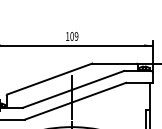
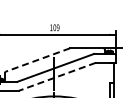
line: (49, 79) -> (37, 60), solid -> dashed
line: (75, 100) -> (57, 76), solid -> dashed

